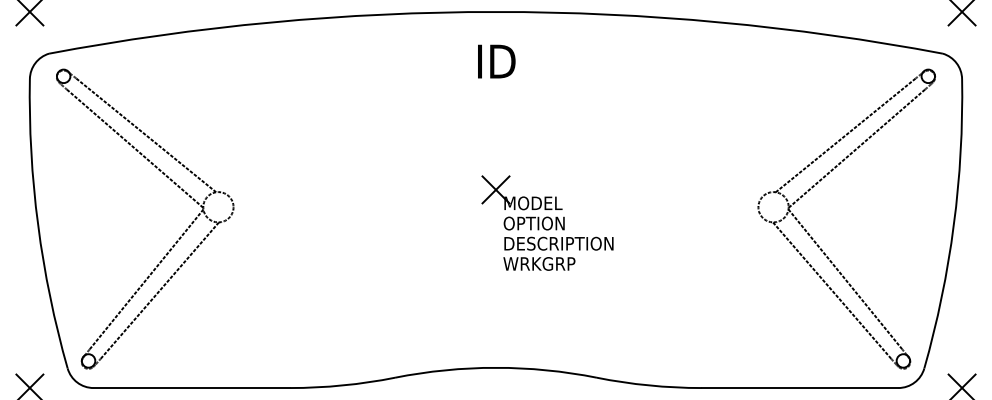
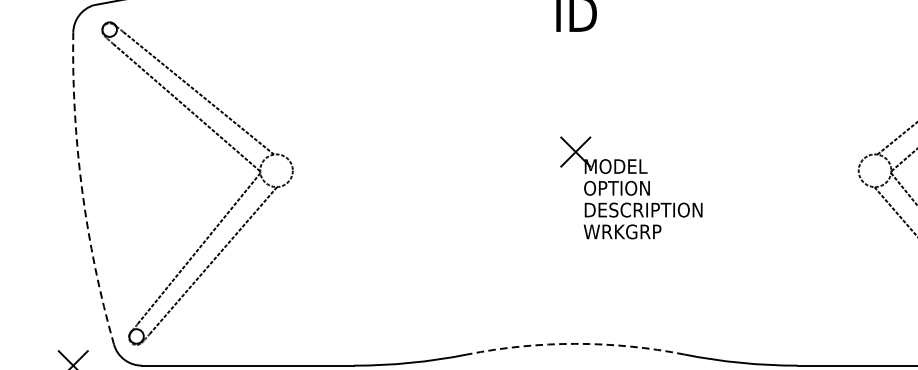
arc: (38, 225) -> (82, 190), solid -> dashed
arc: (496, 367) -> (576, 343), solid -> dashed

